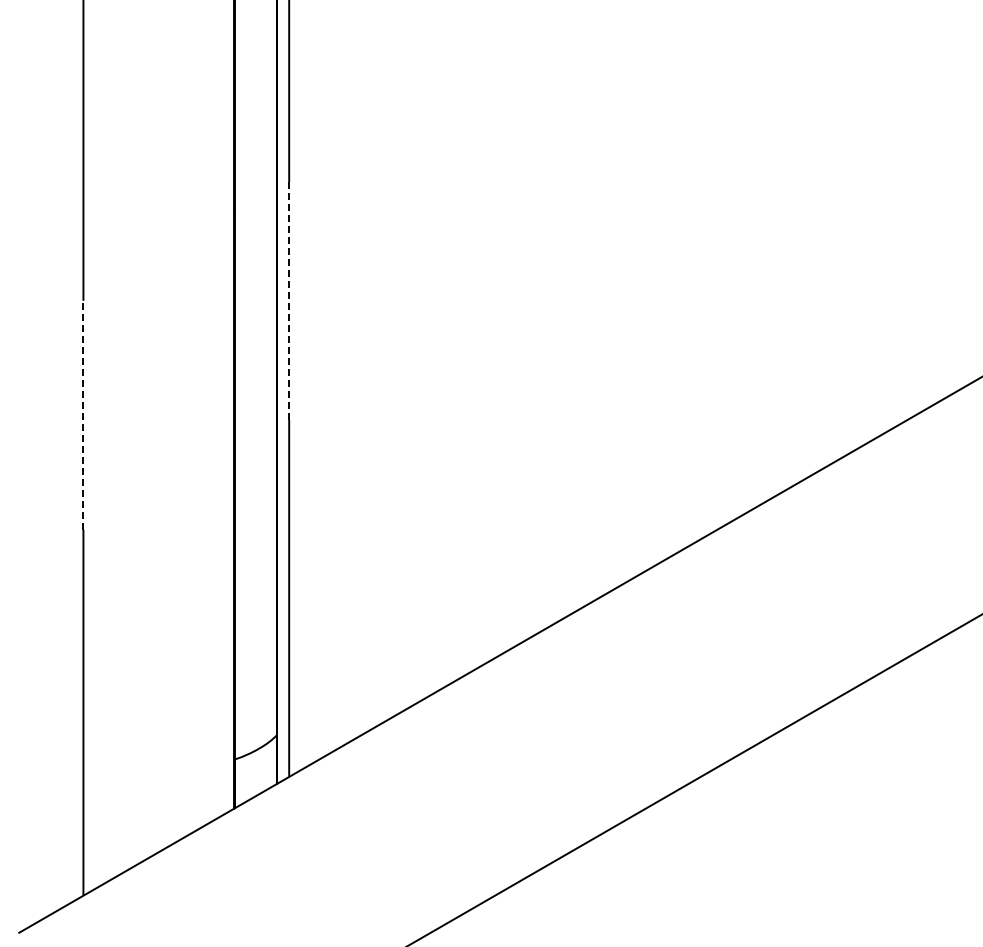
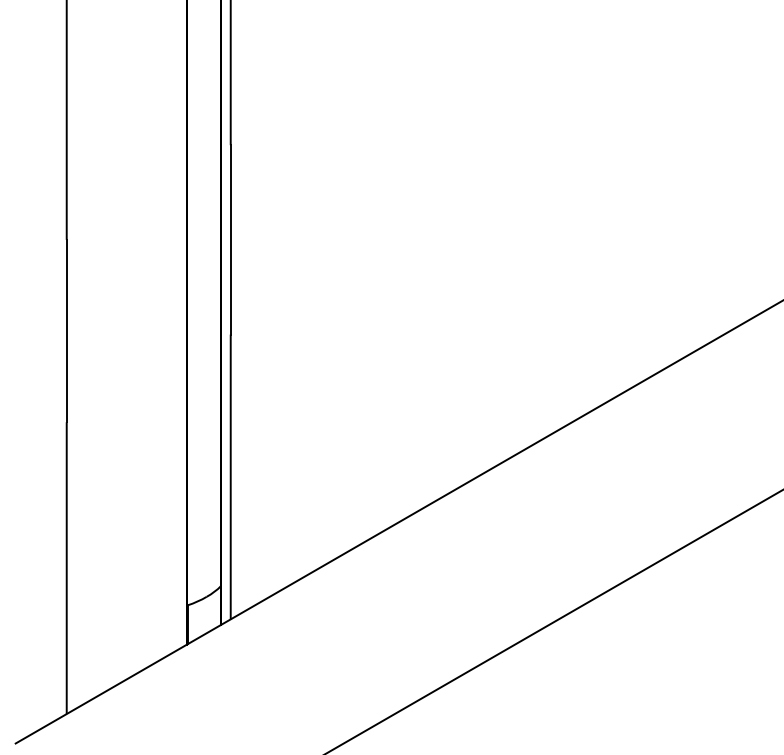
line: (289, 300) -> (230, 239), dashed -> solid
line: (83, 414) -> (66, 330), dashed -> solid

